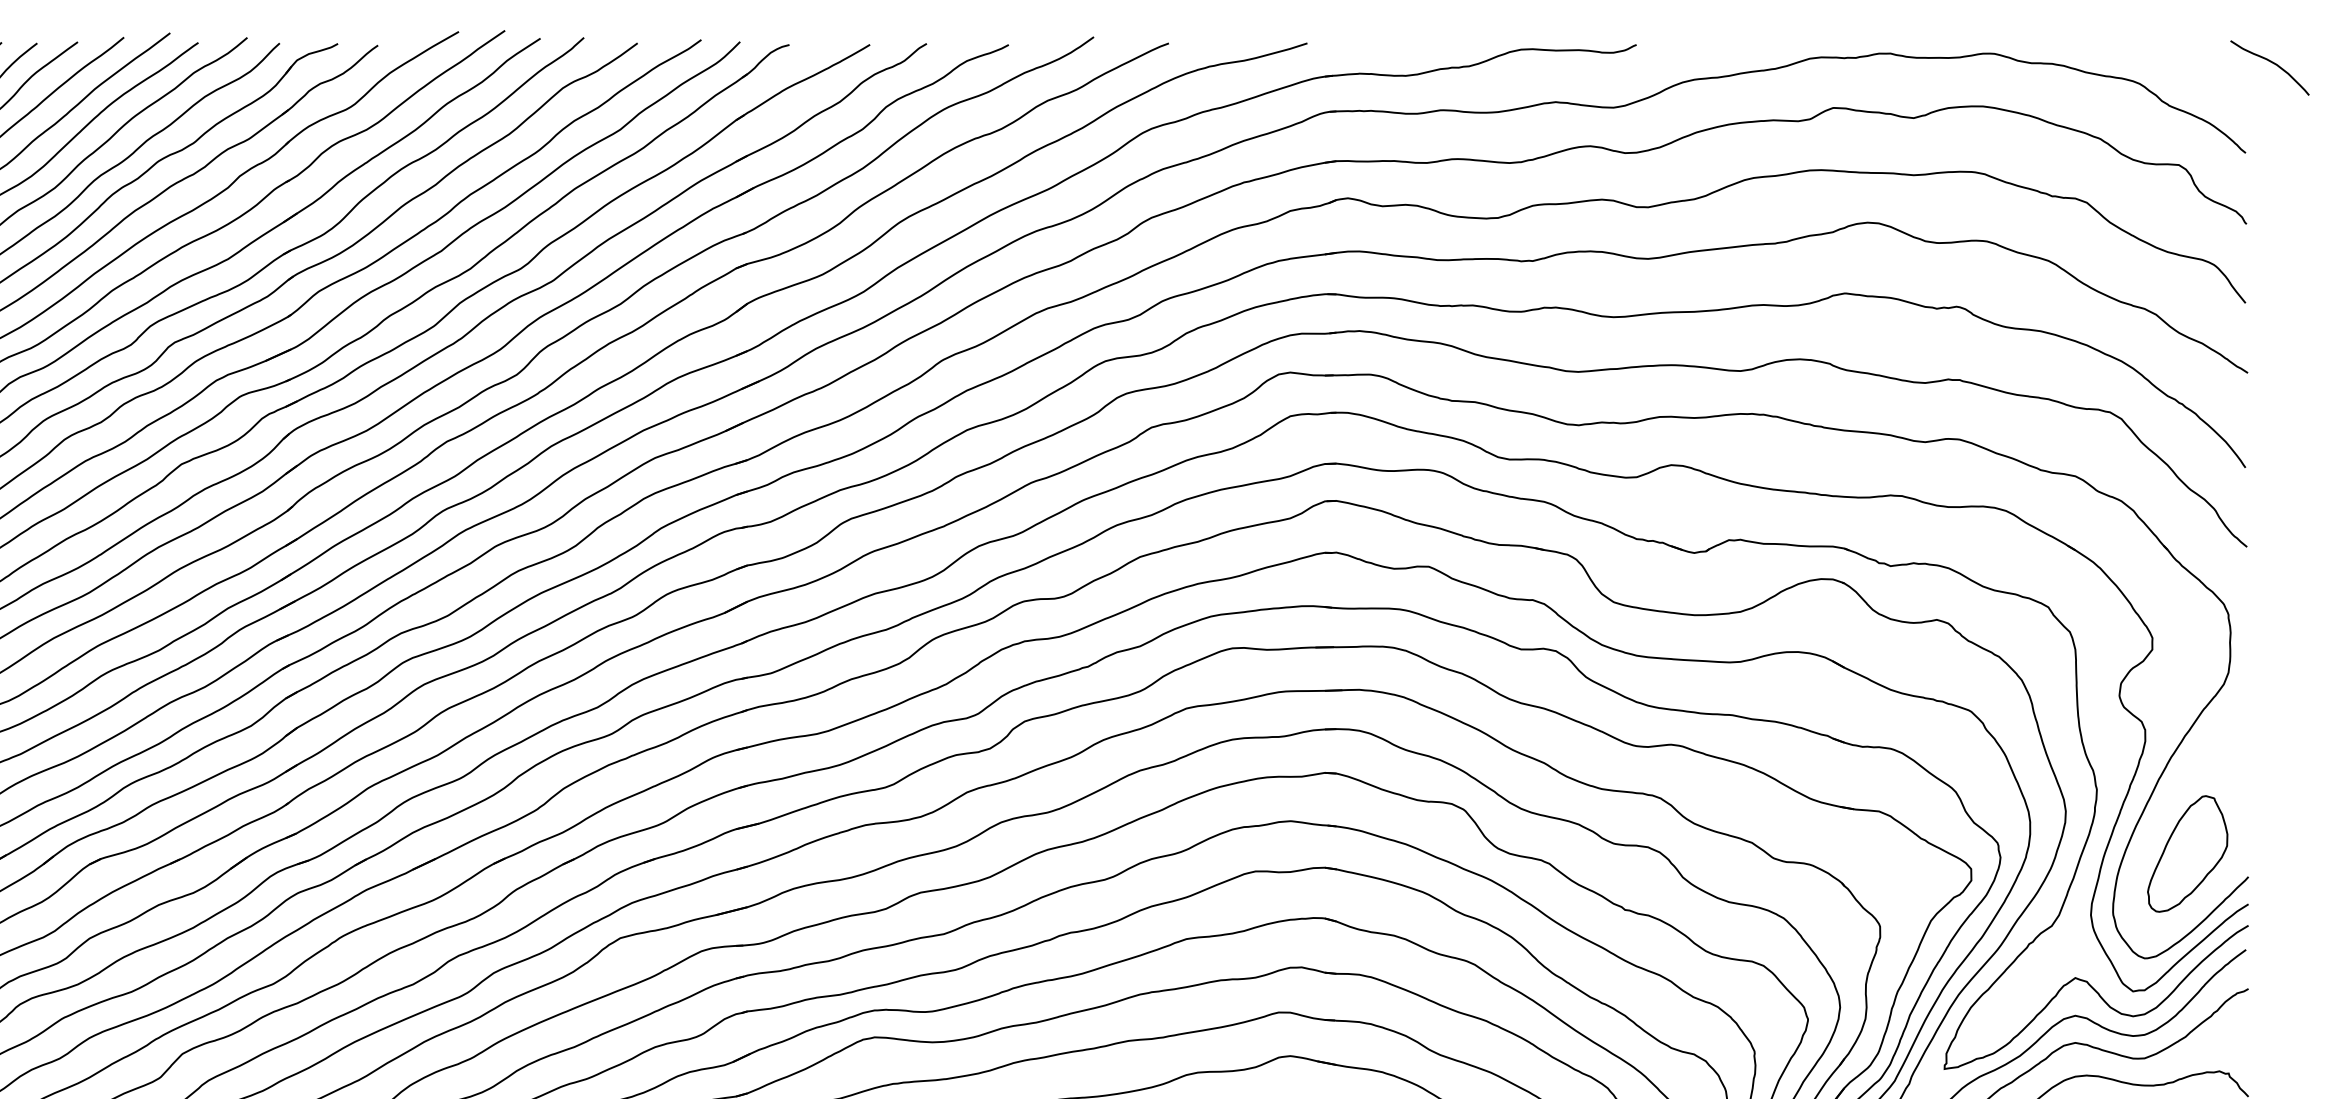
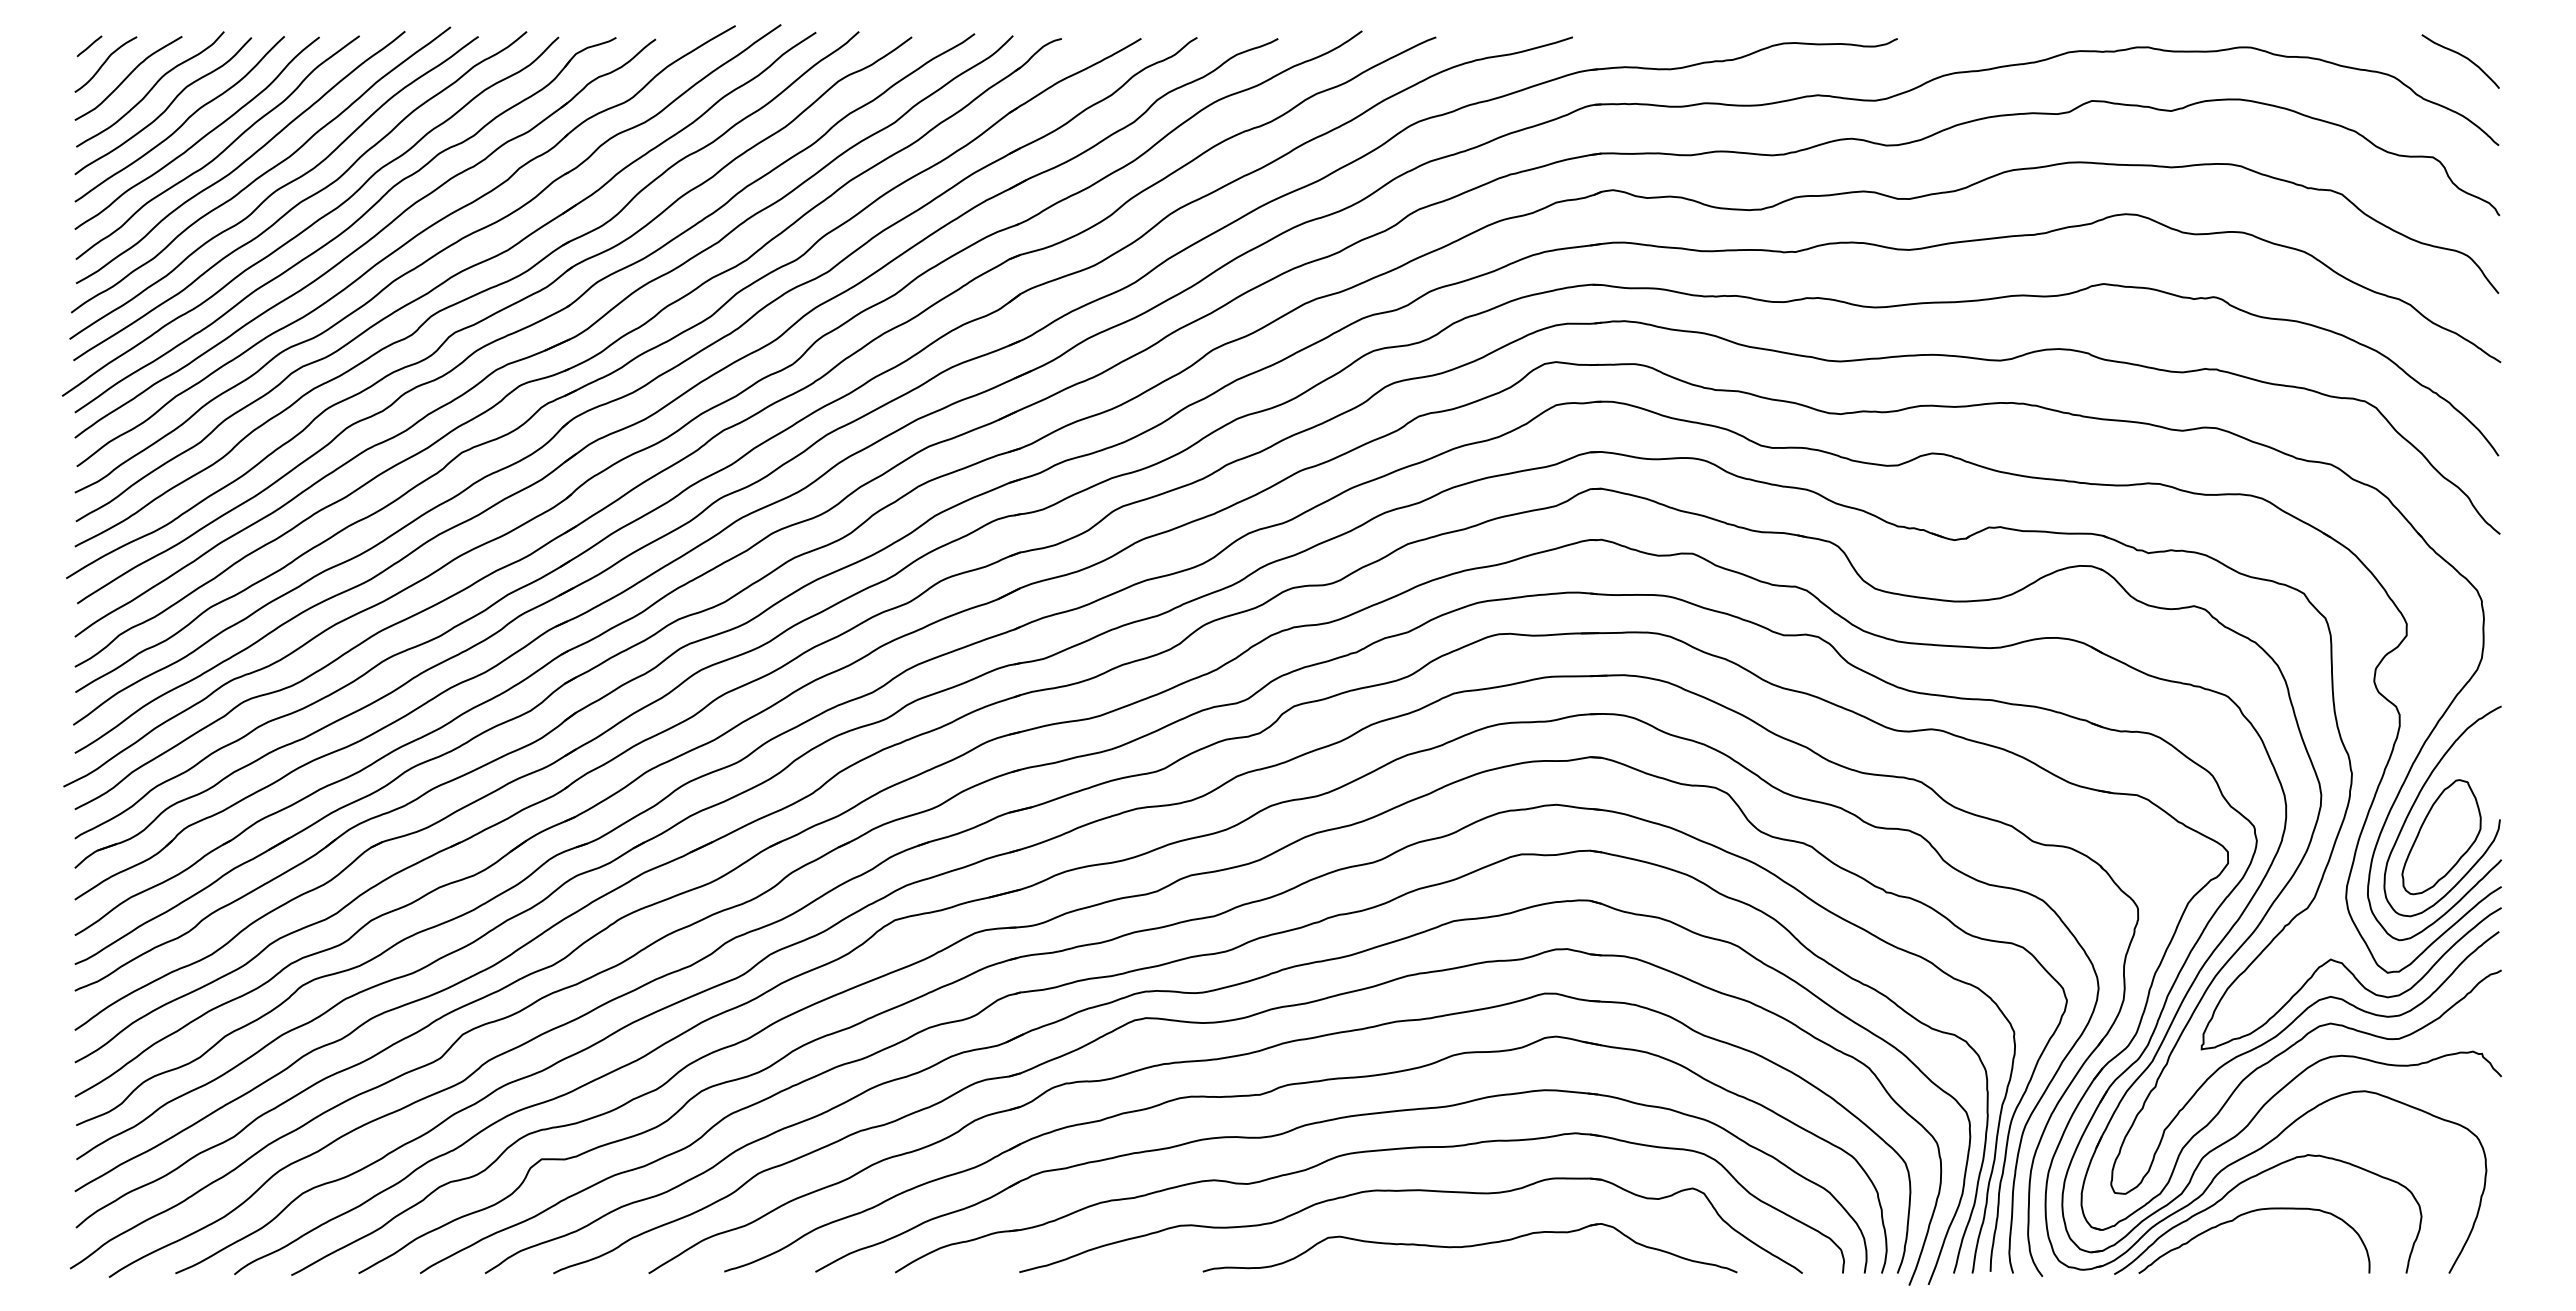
curve: (2272, 63) -> (2463, 57), moved
curve: (2163, 815) -> (2417, 799), added

